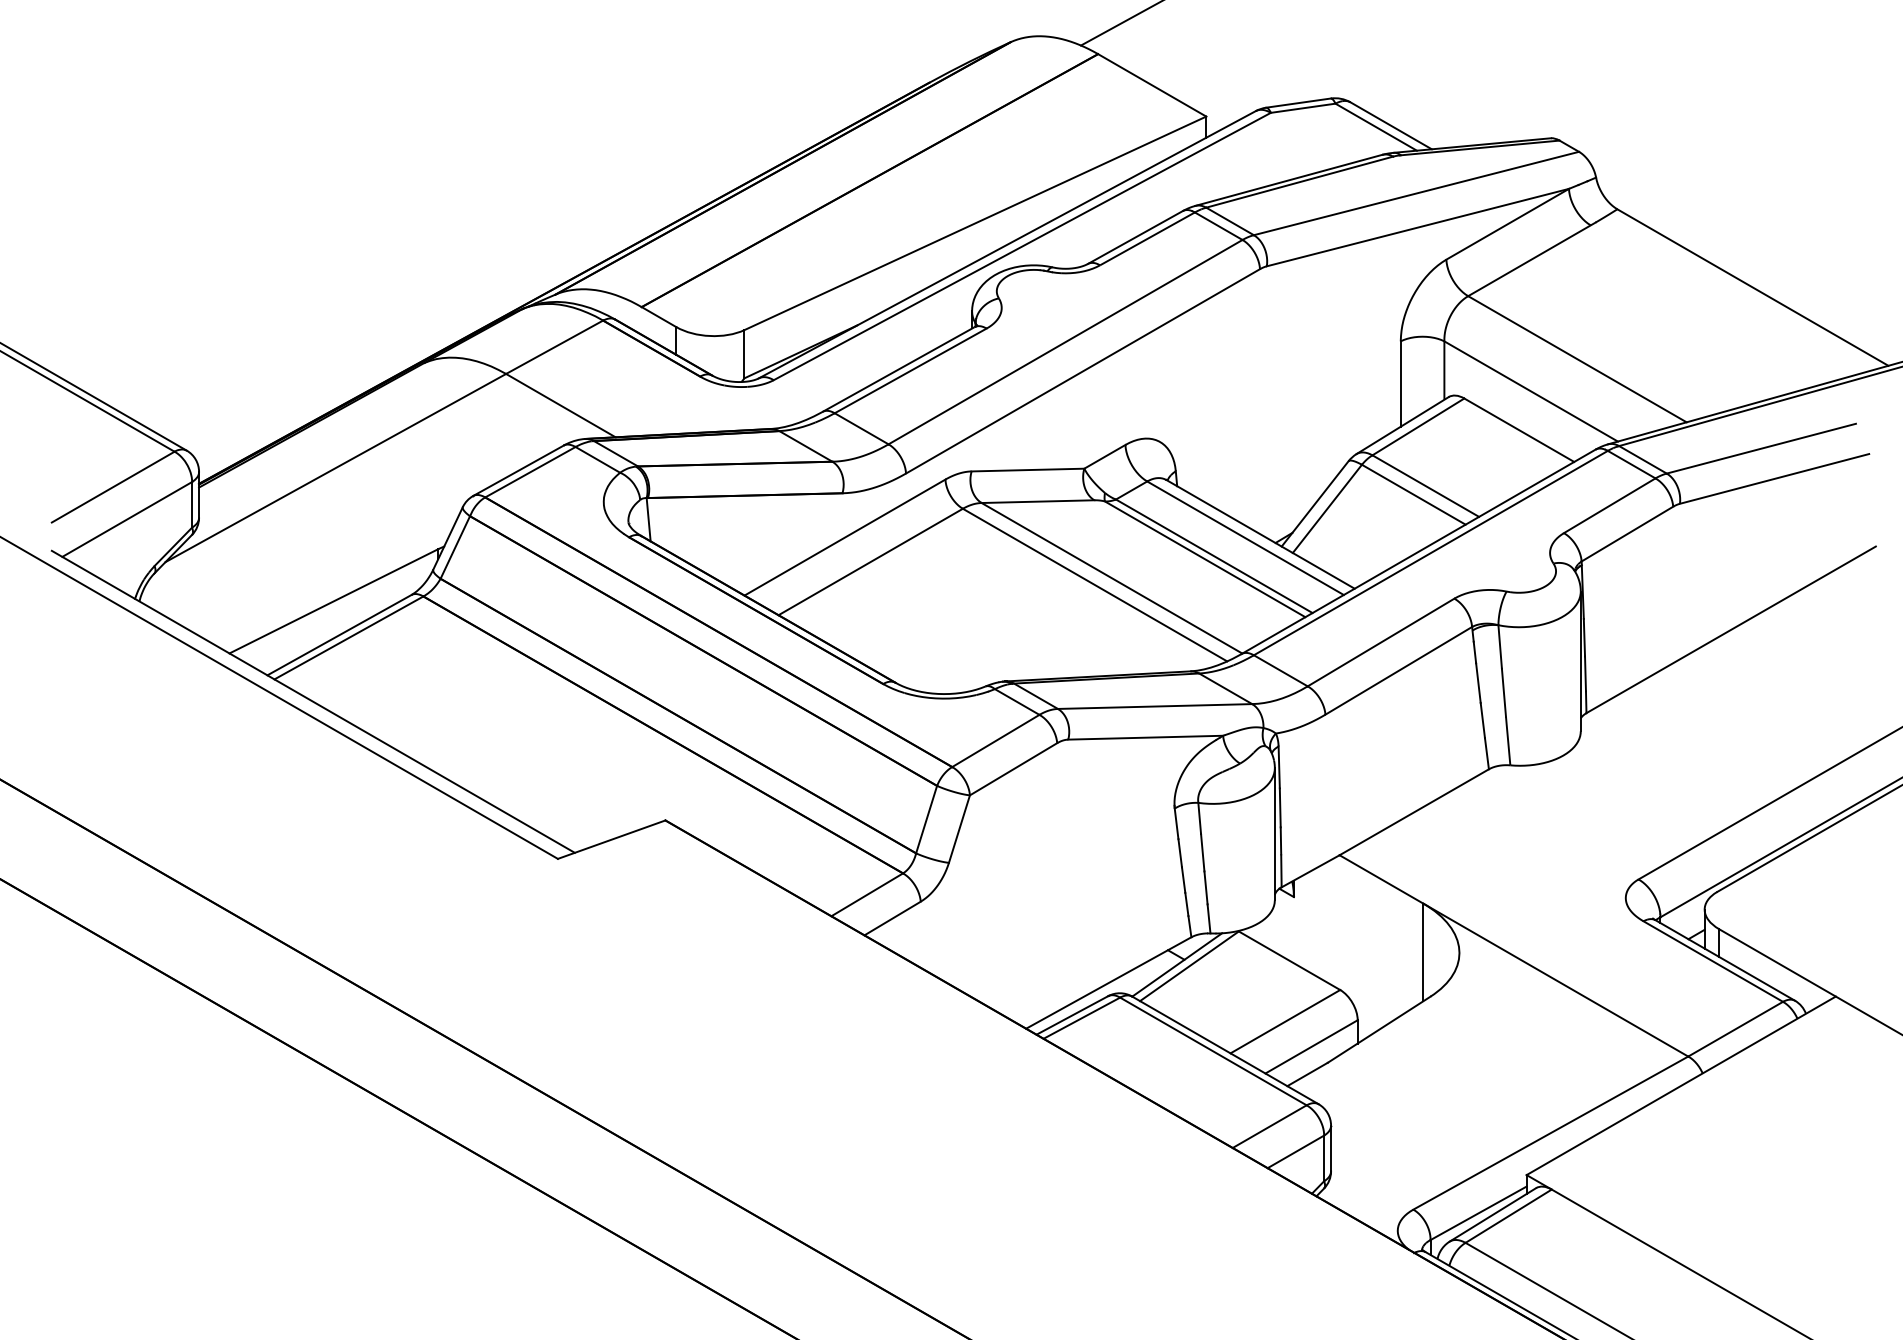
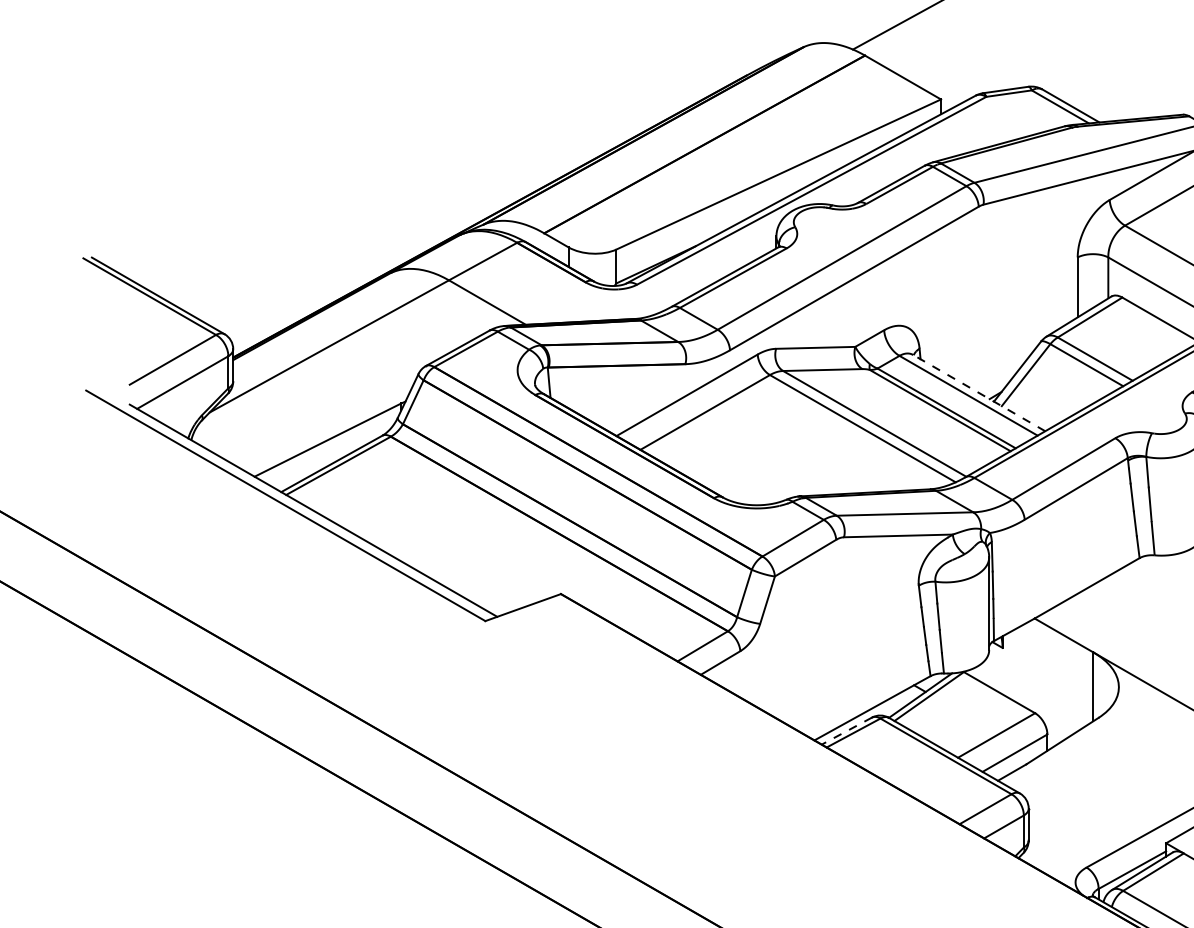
line: (1260, 534) -> (979, 393), solid -> dashed
line: (1072, 1015) -> (846, 731), solid -> dashed

